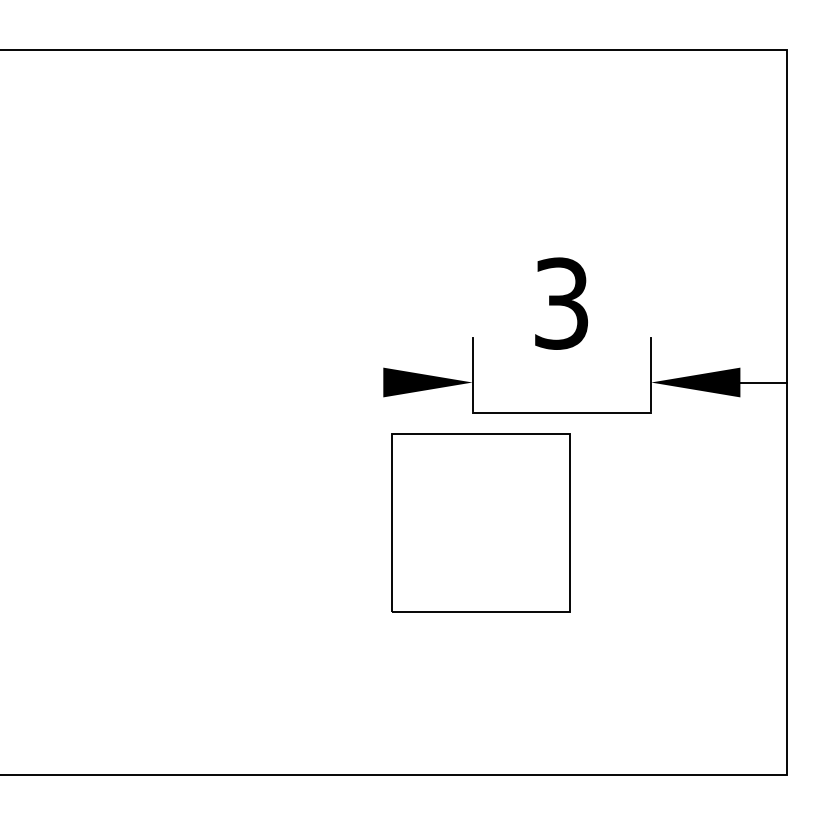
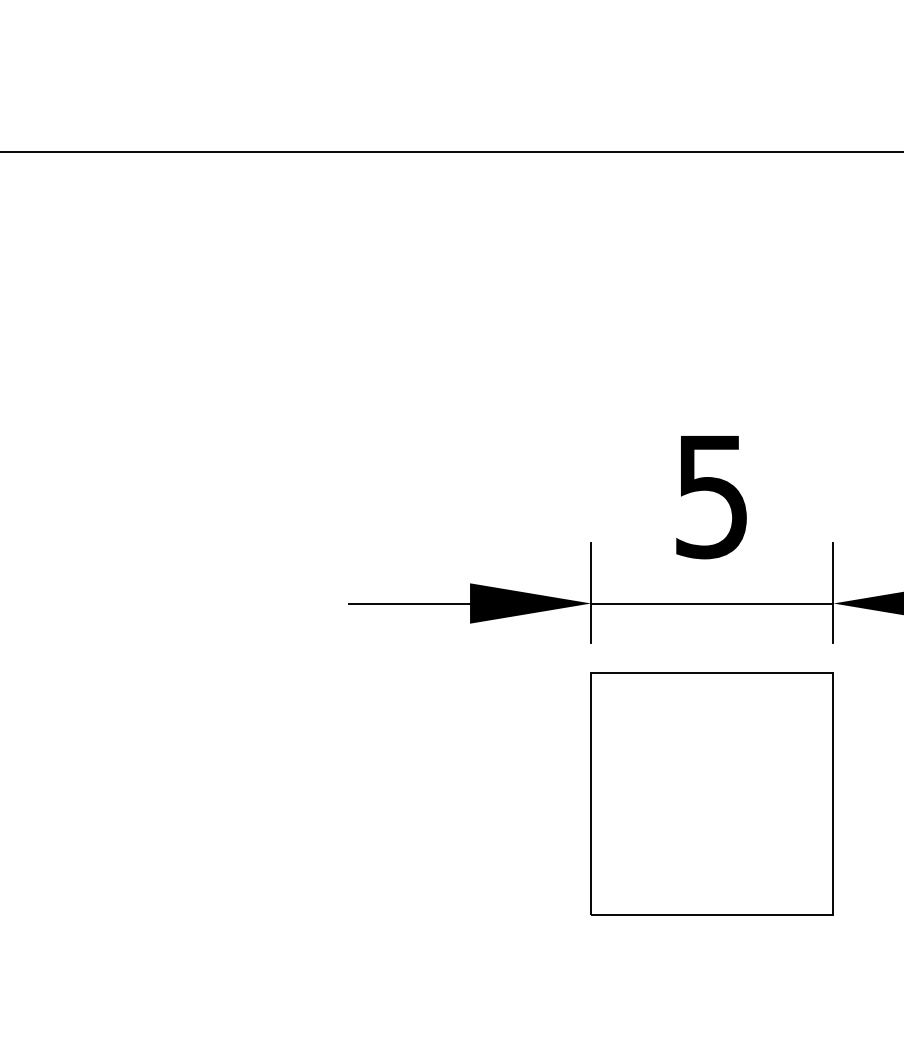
text: (561, 303) -> (711, 496), 3 -> 5
line: (338, 382) -> (409, 603), added
line: (561, 412) -> (711, 603), moved
part: (480, 522) -> (711, 793), moved

